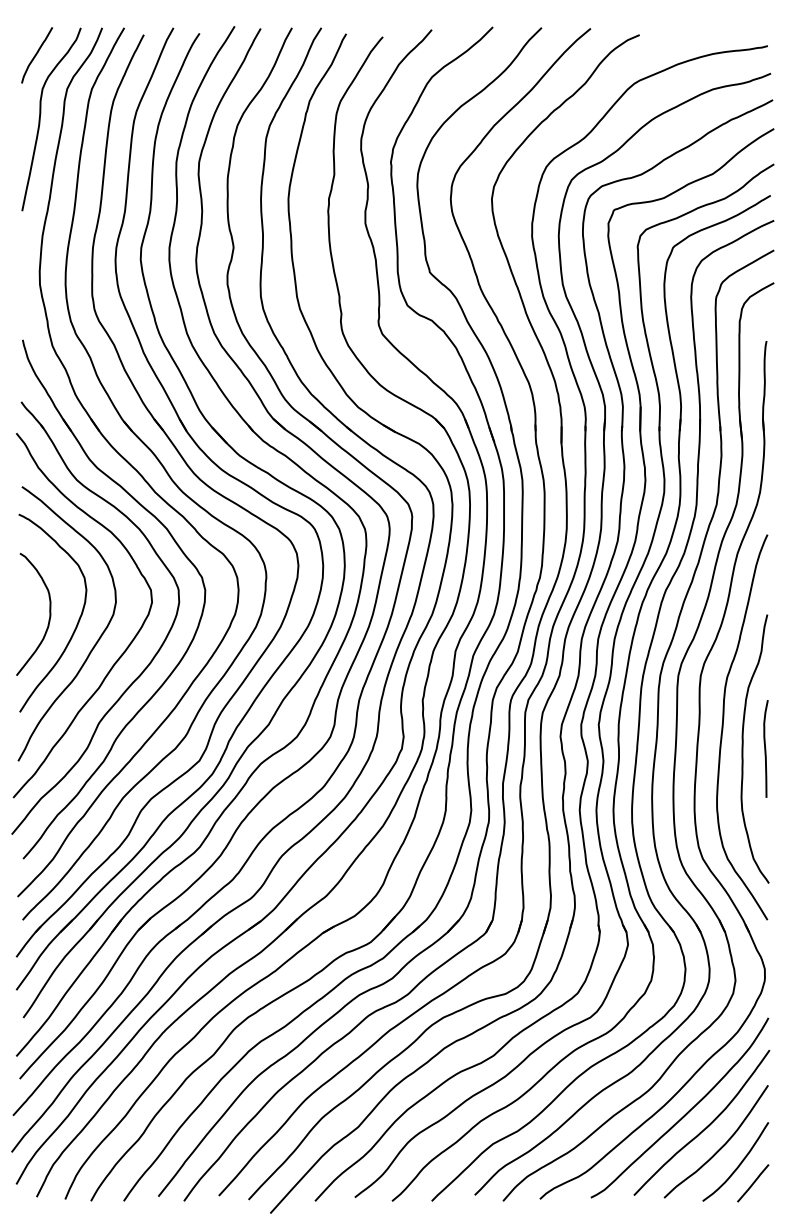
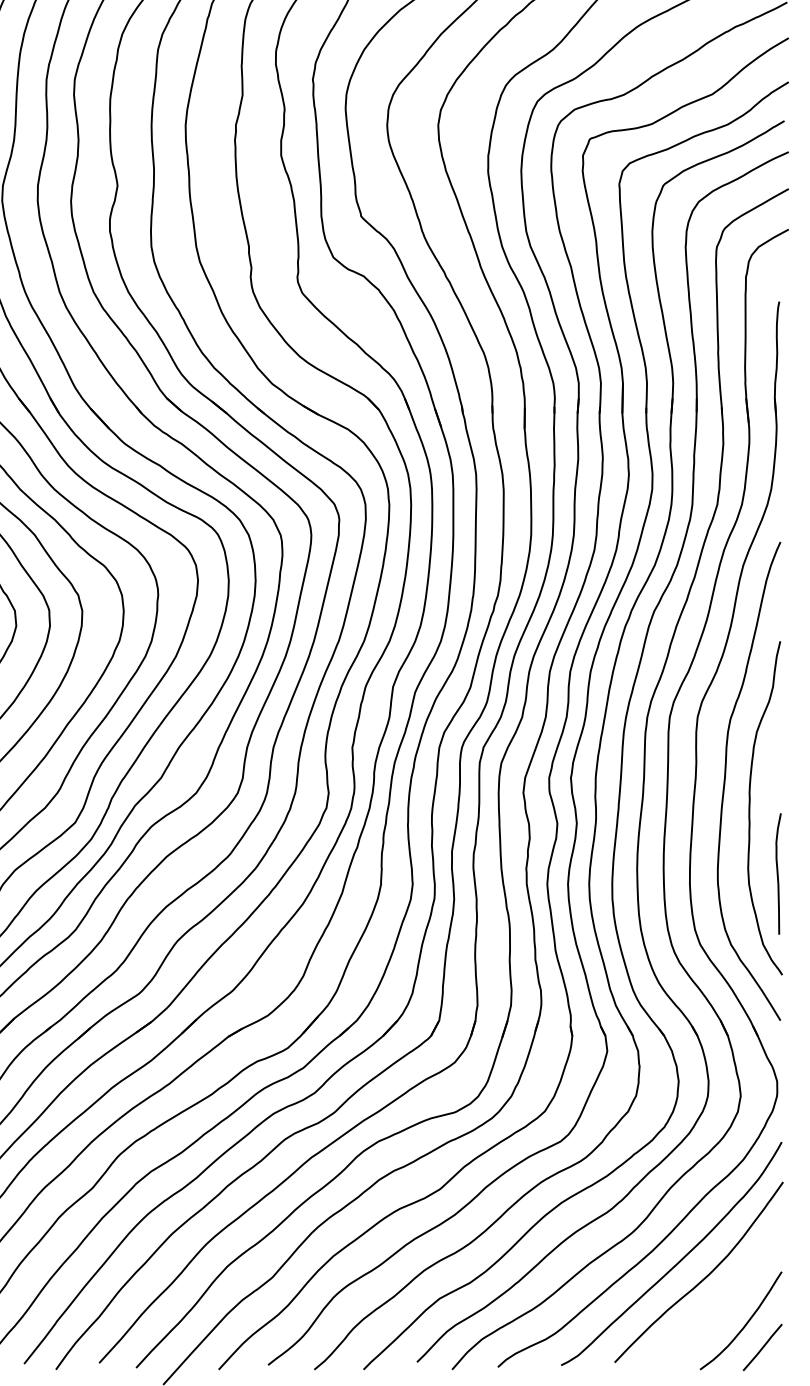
curve: (765, 748) -> (777, 873), moved
curve: (721, 1146) -> (723, 1301), removed

